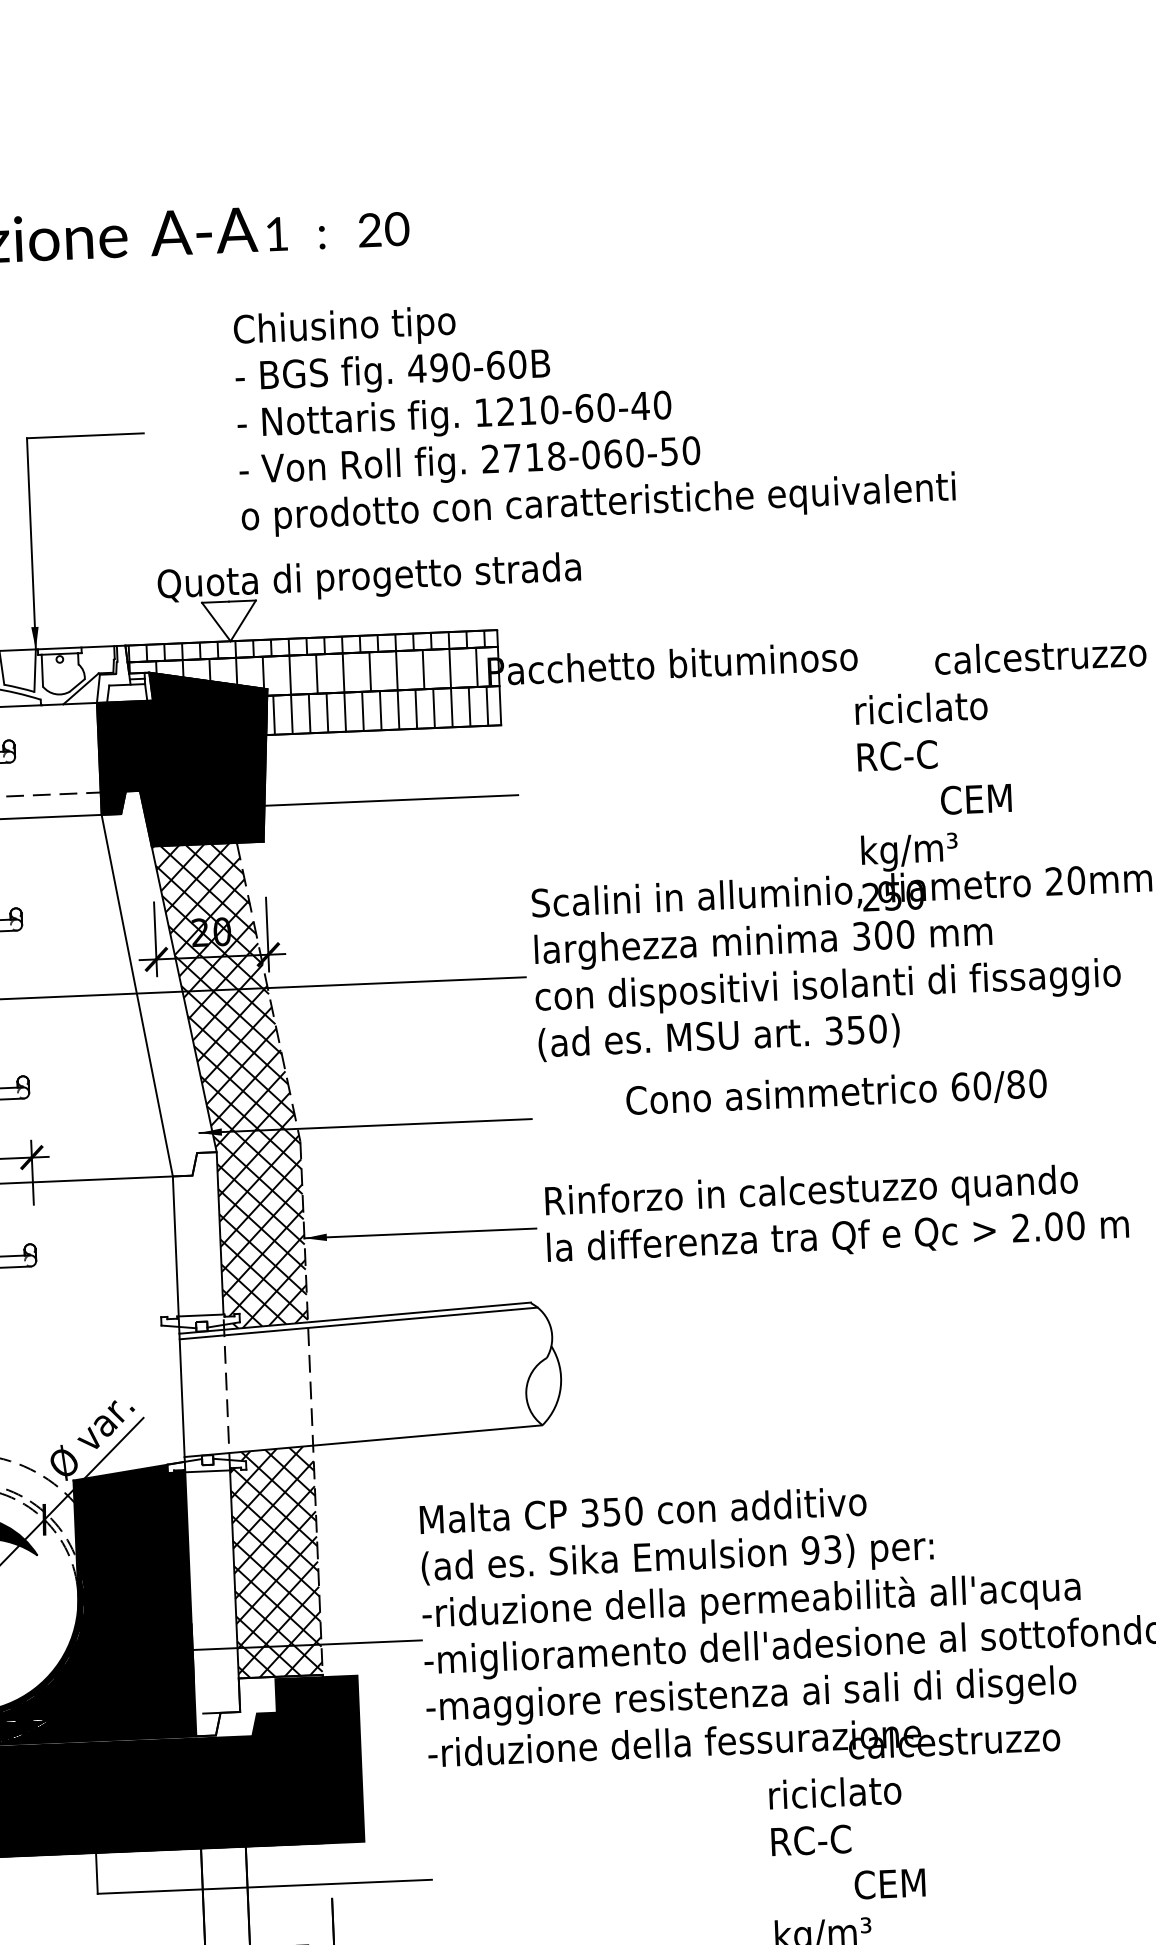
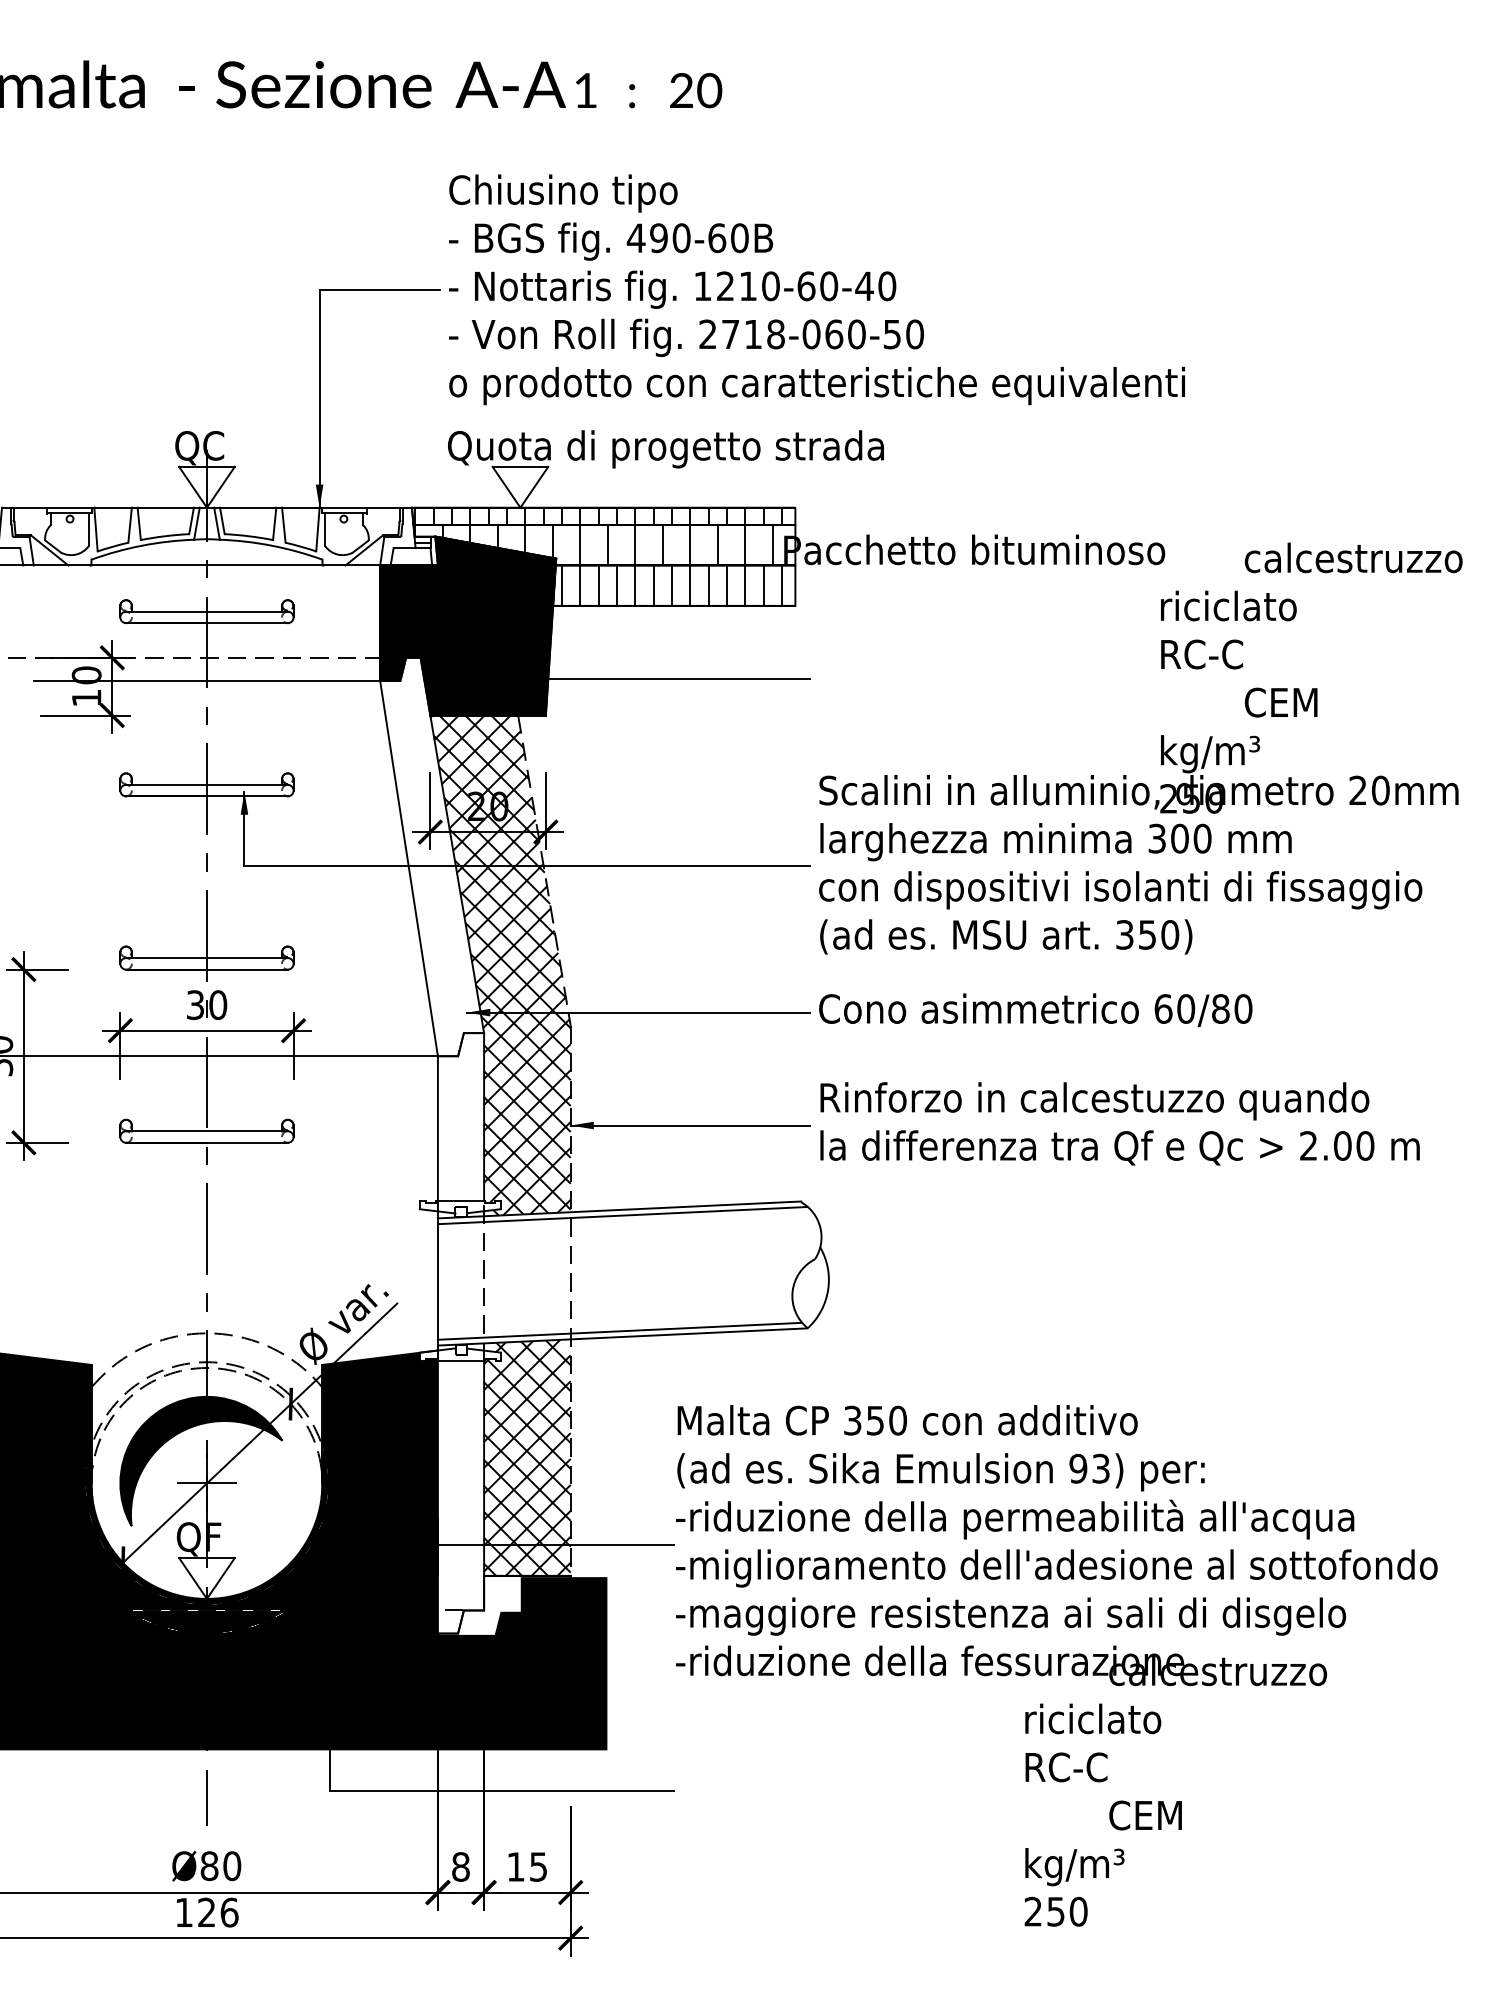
text: (594, 411) -> (816, 289), moved
text: (836, 1093) -> (1035, 1010), moved
line: (360, 1435) -> (619, 1330), added

